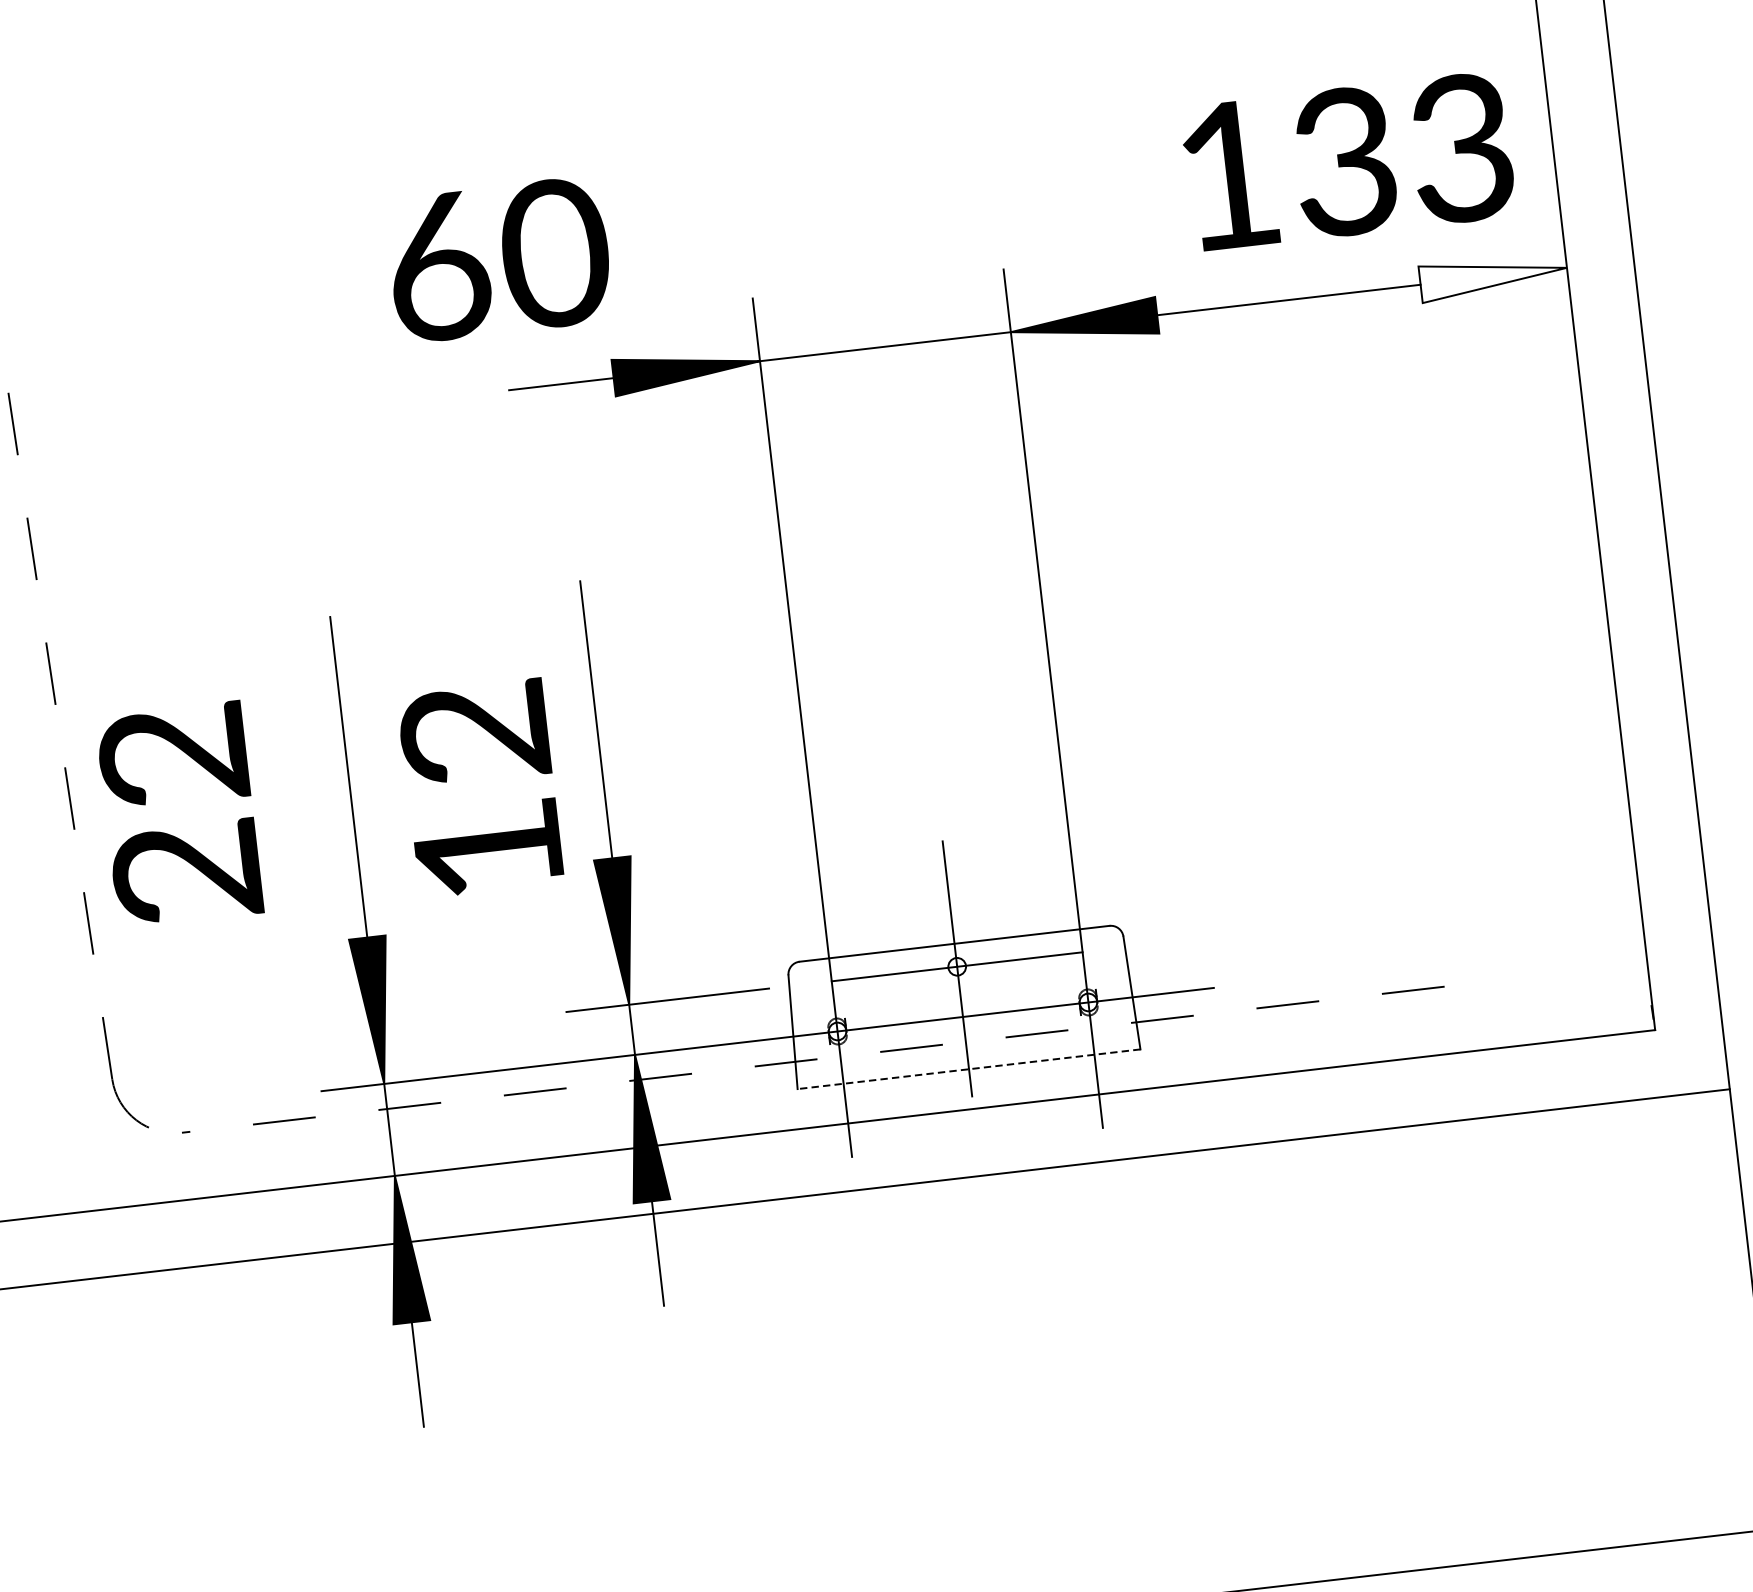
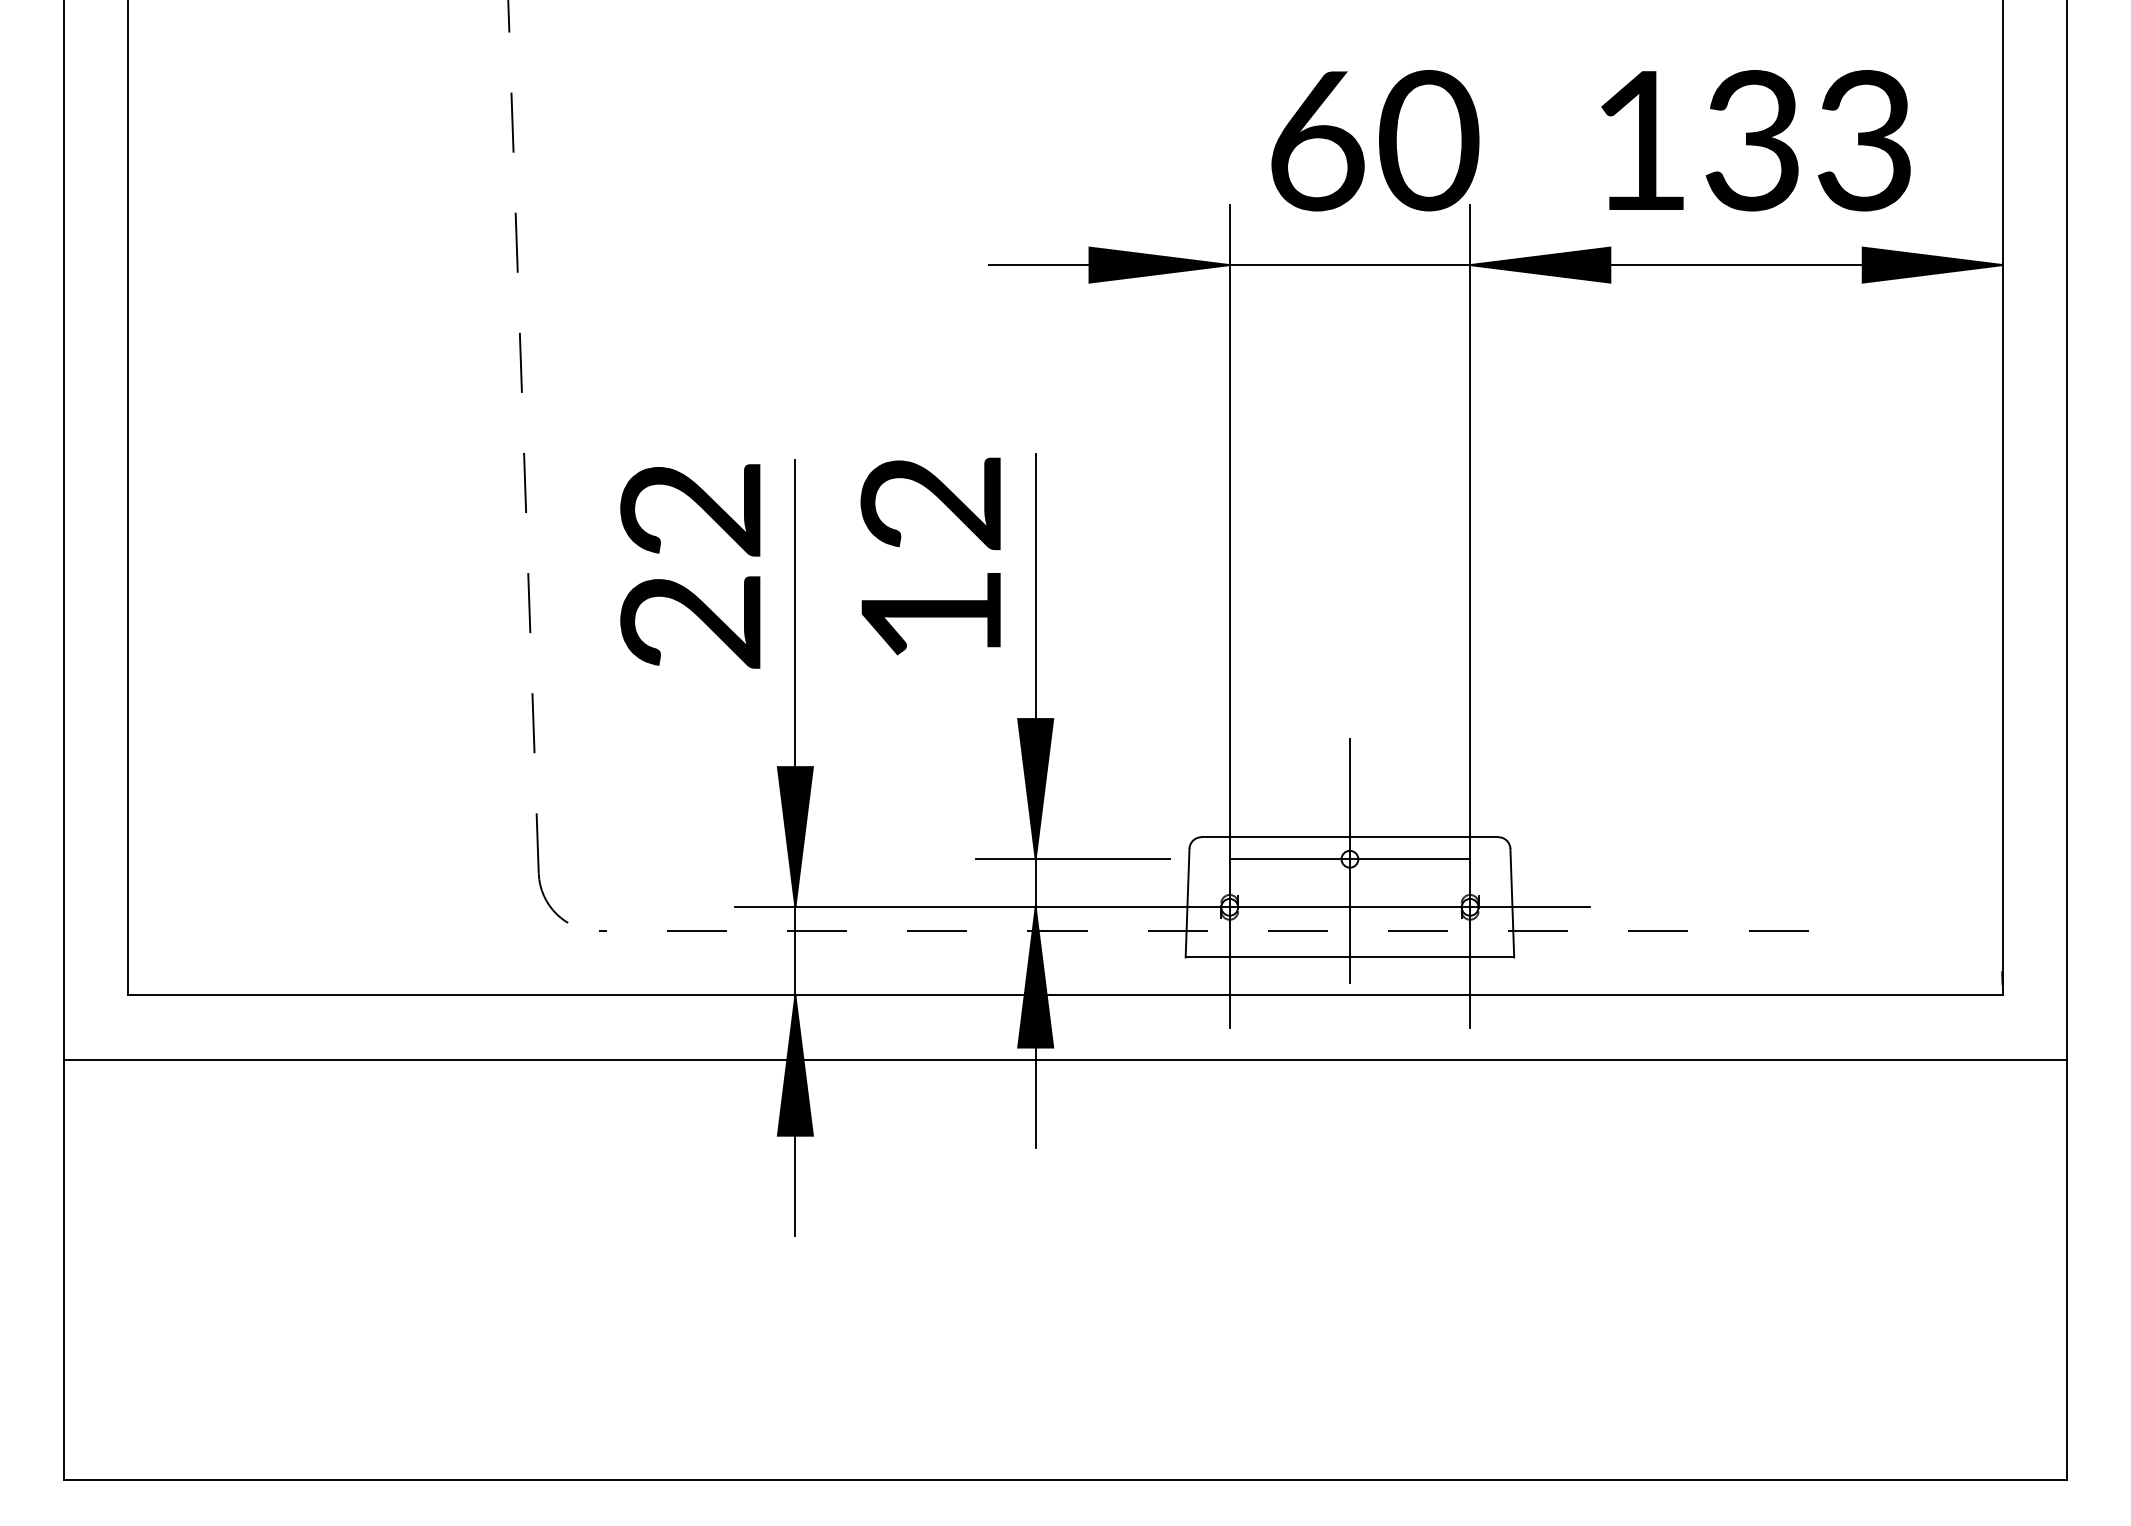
text: (1347, 161) -> (1755, 140), moved
text: (499, 259) -> (1375, 140), moved
fill: (1493, 275) -> (1932, 264), added
text: (480, 788) -> (930, 556), moved
text: (179, 814) -> (690, 566), moved
line: (968, 1069) -> (1349, 957), dashed -> solid

